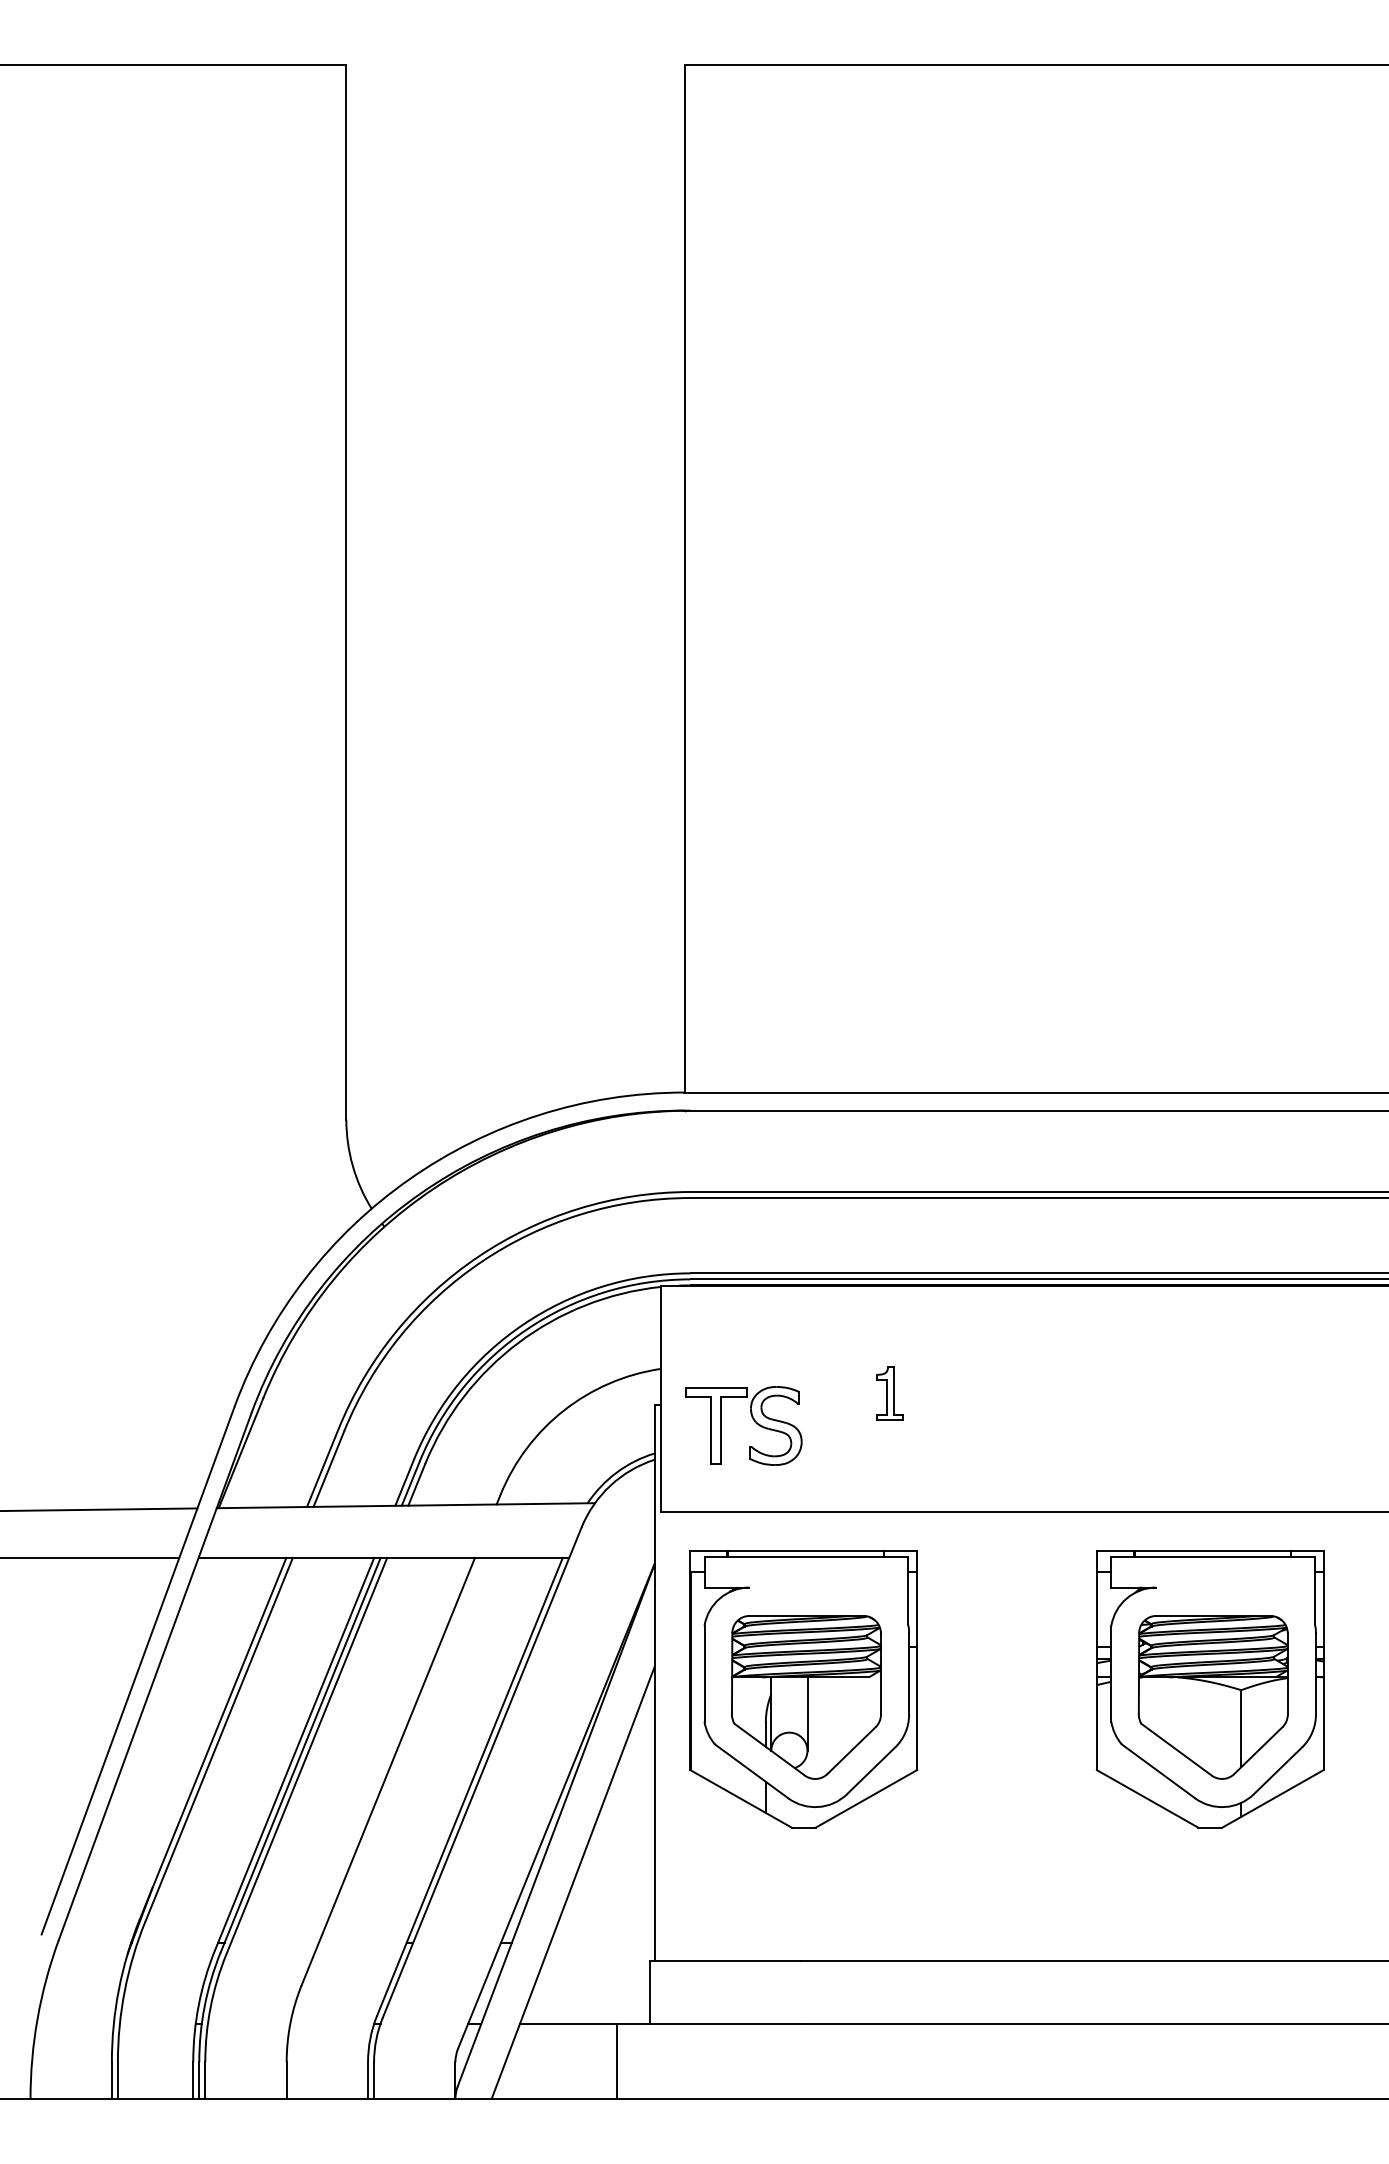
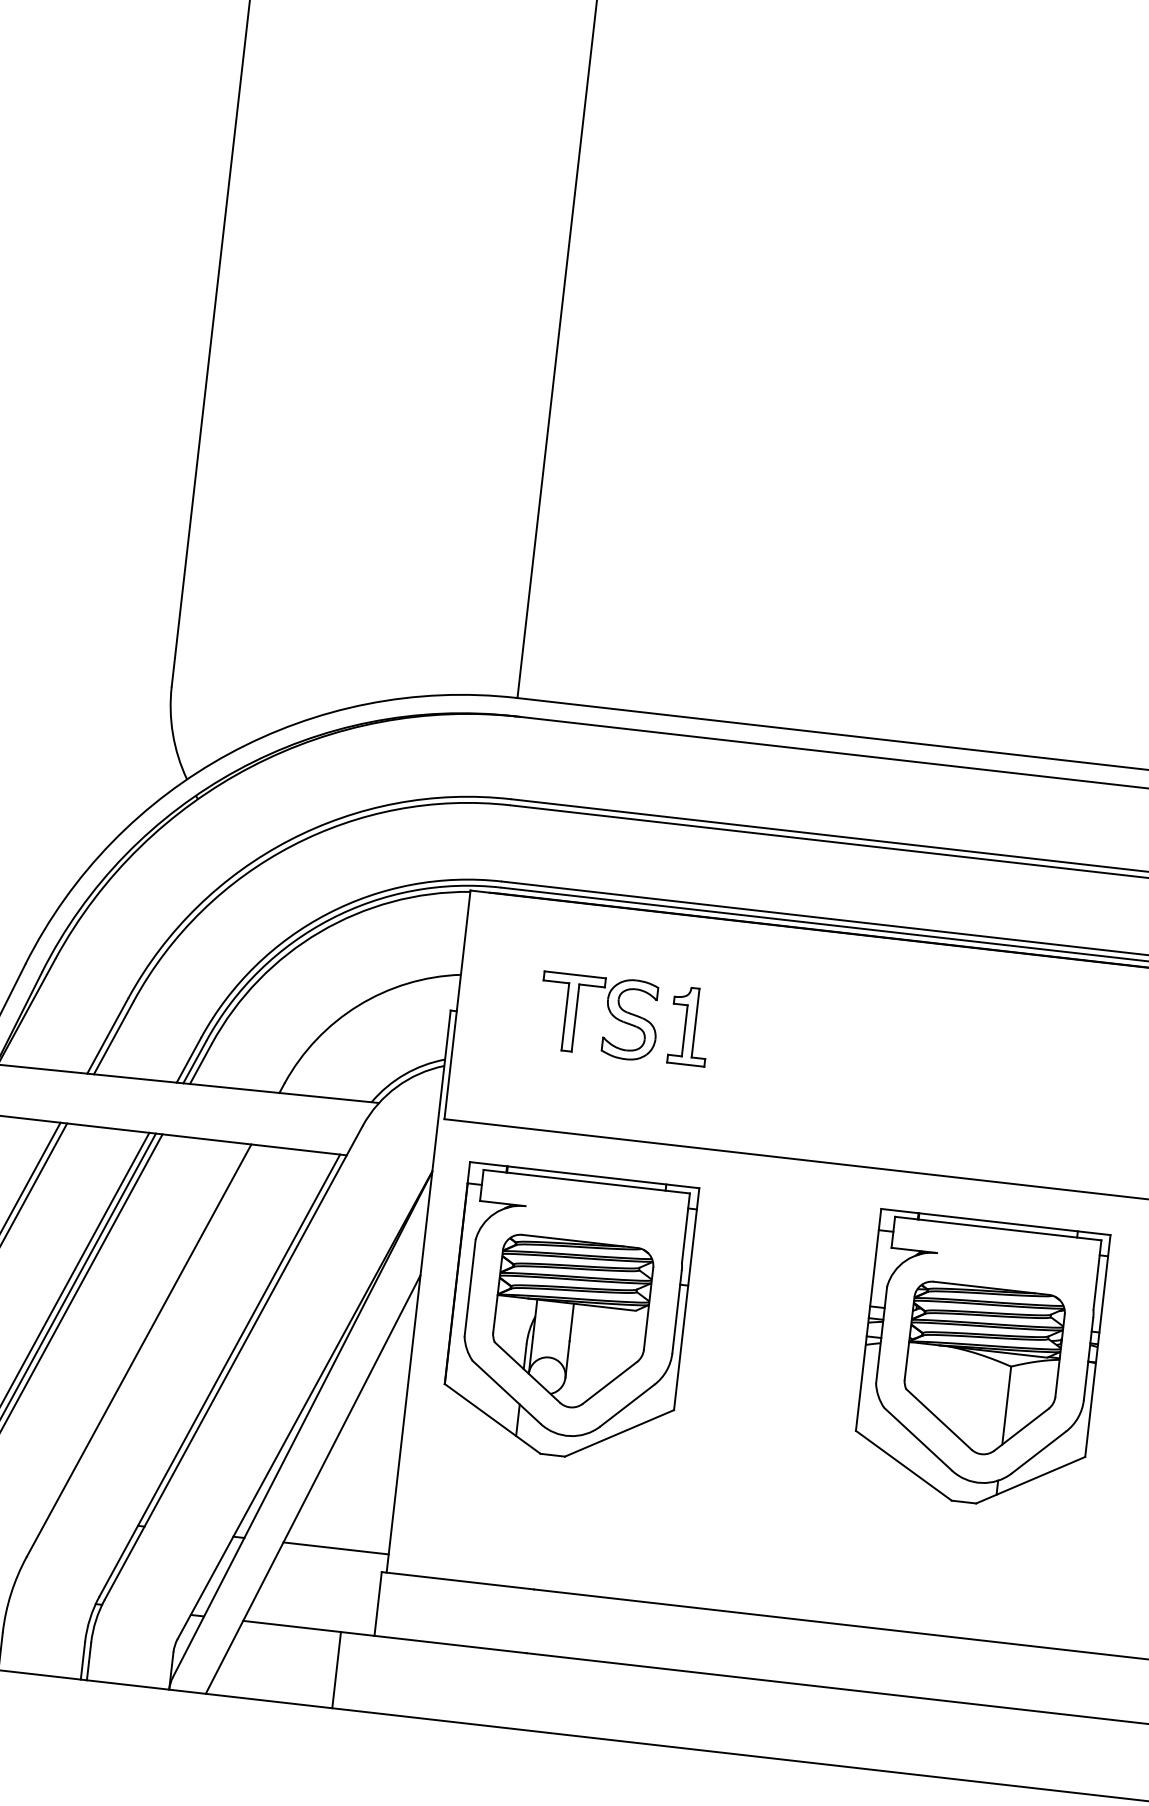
part: (889, 1393) -> (689, 1026), size x1.43
part: (752, 1419) -> (608, 1010), moved
line: (602, 1942) -> (336, 1548), added

